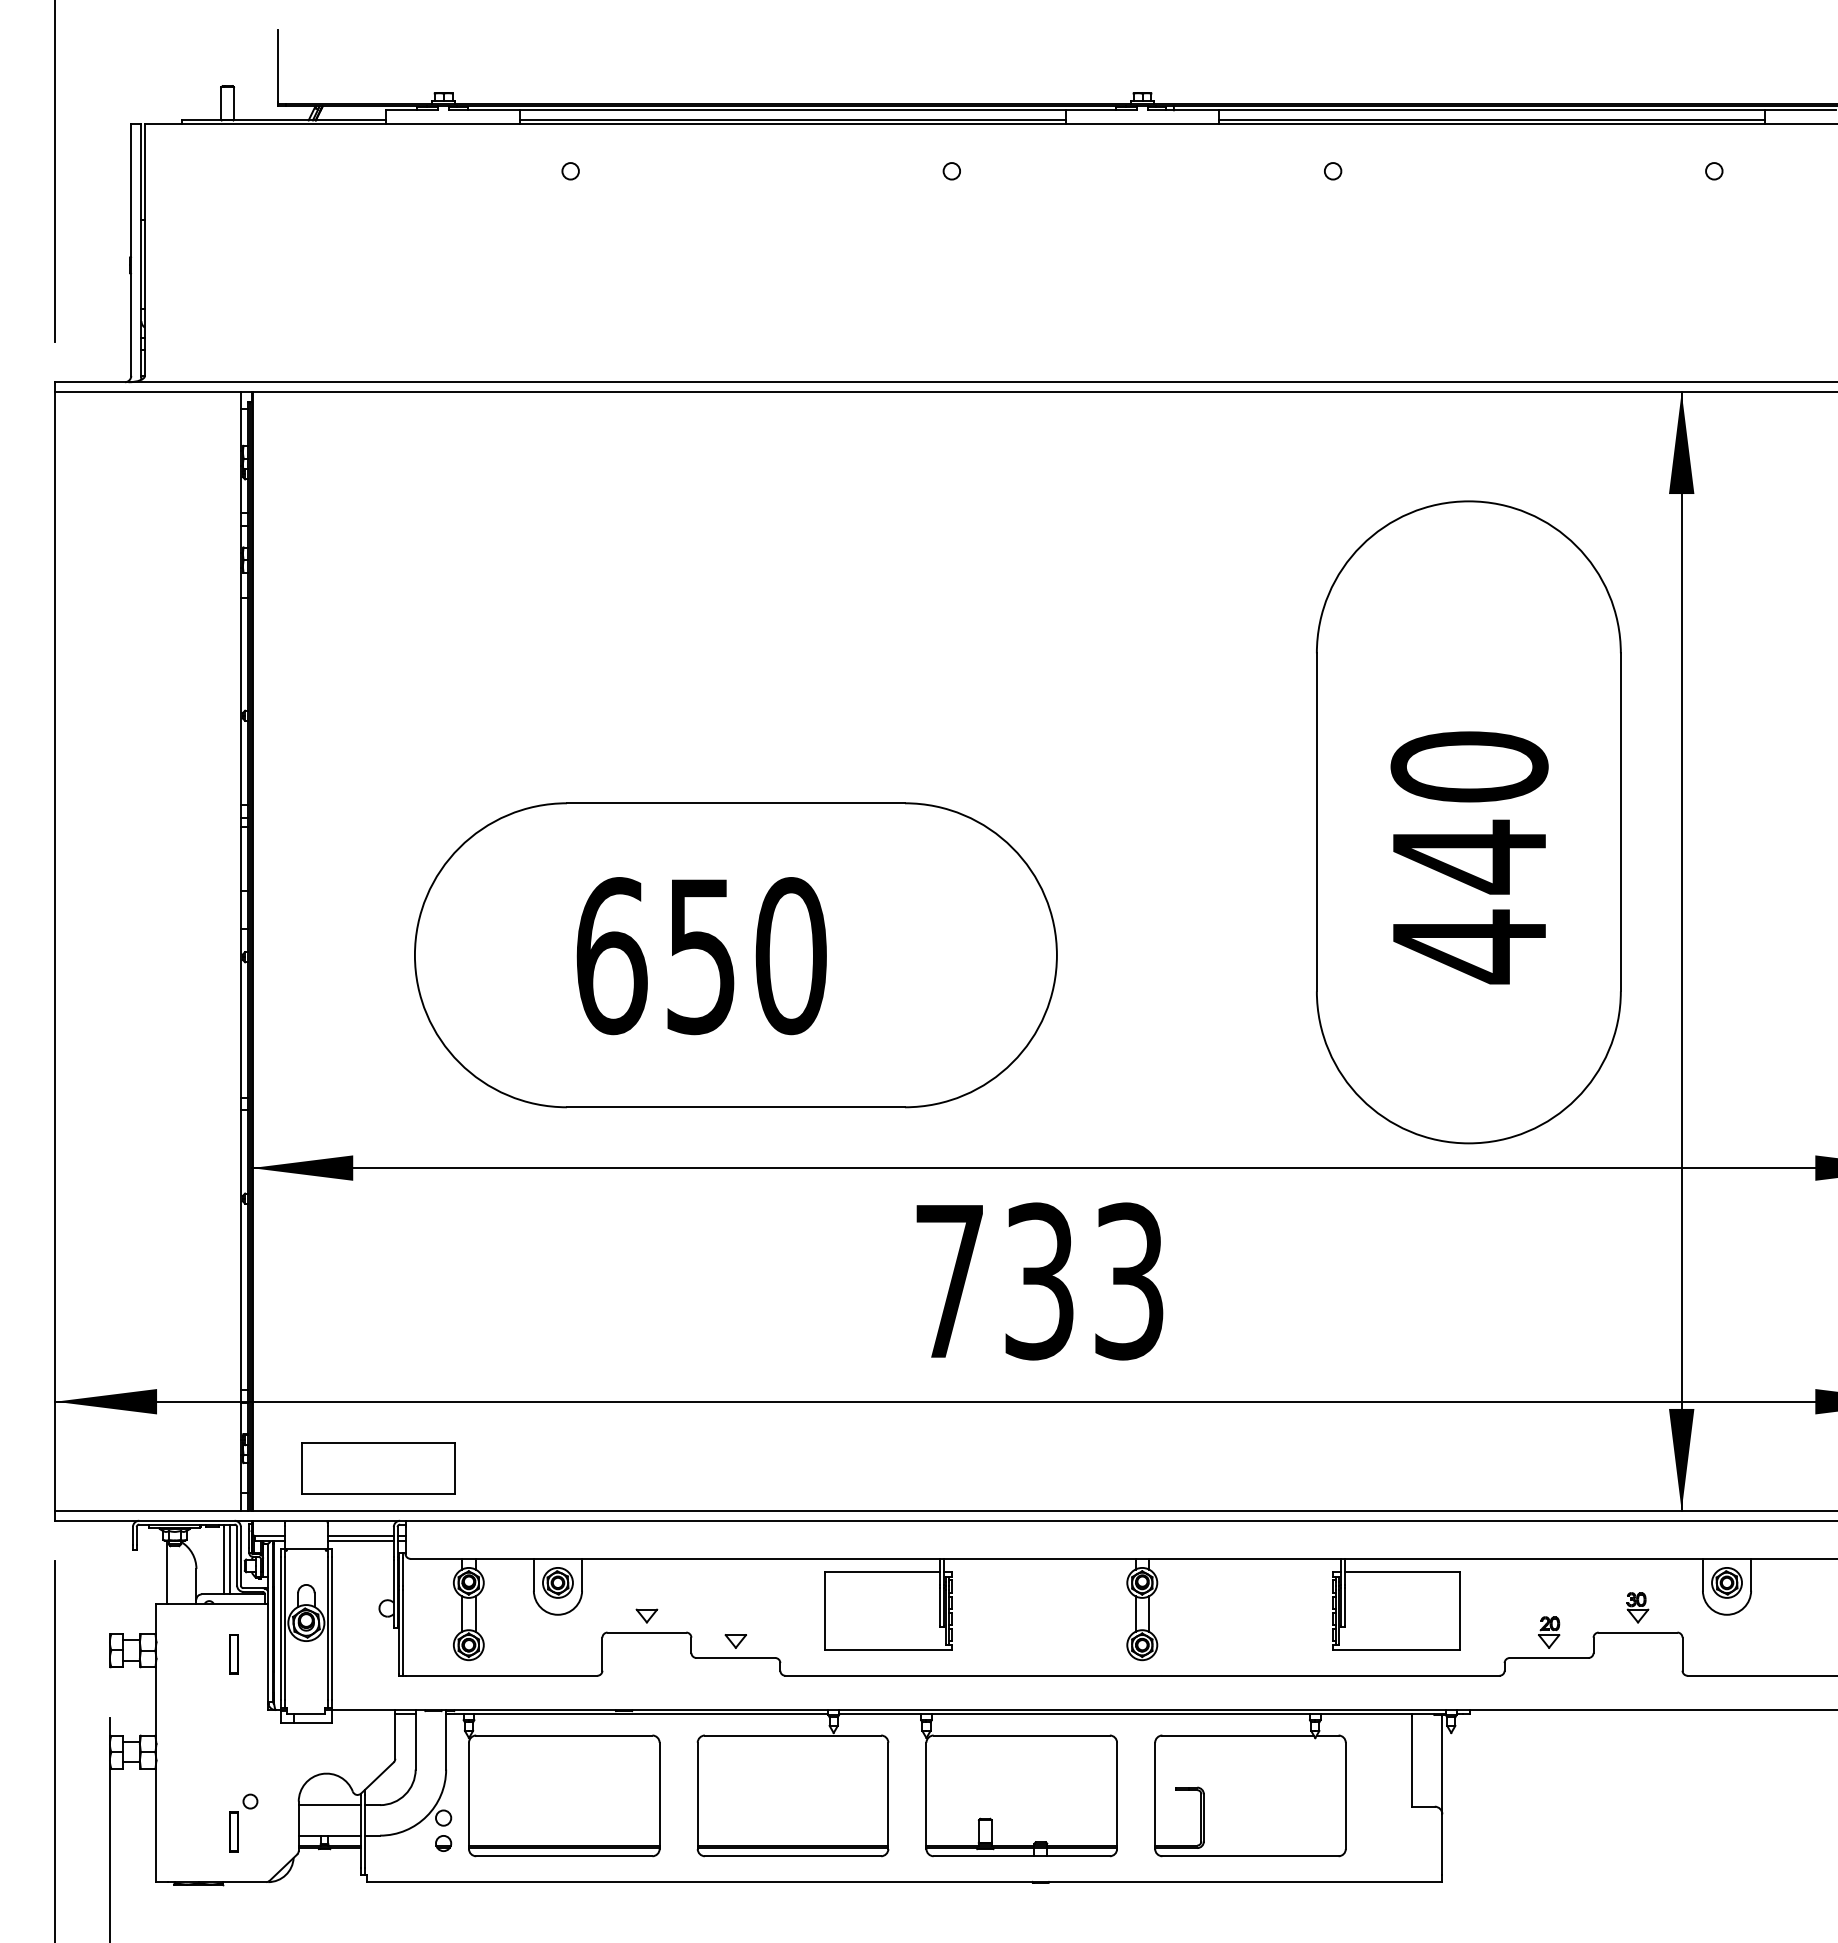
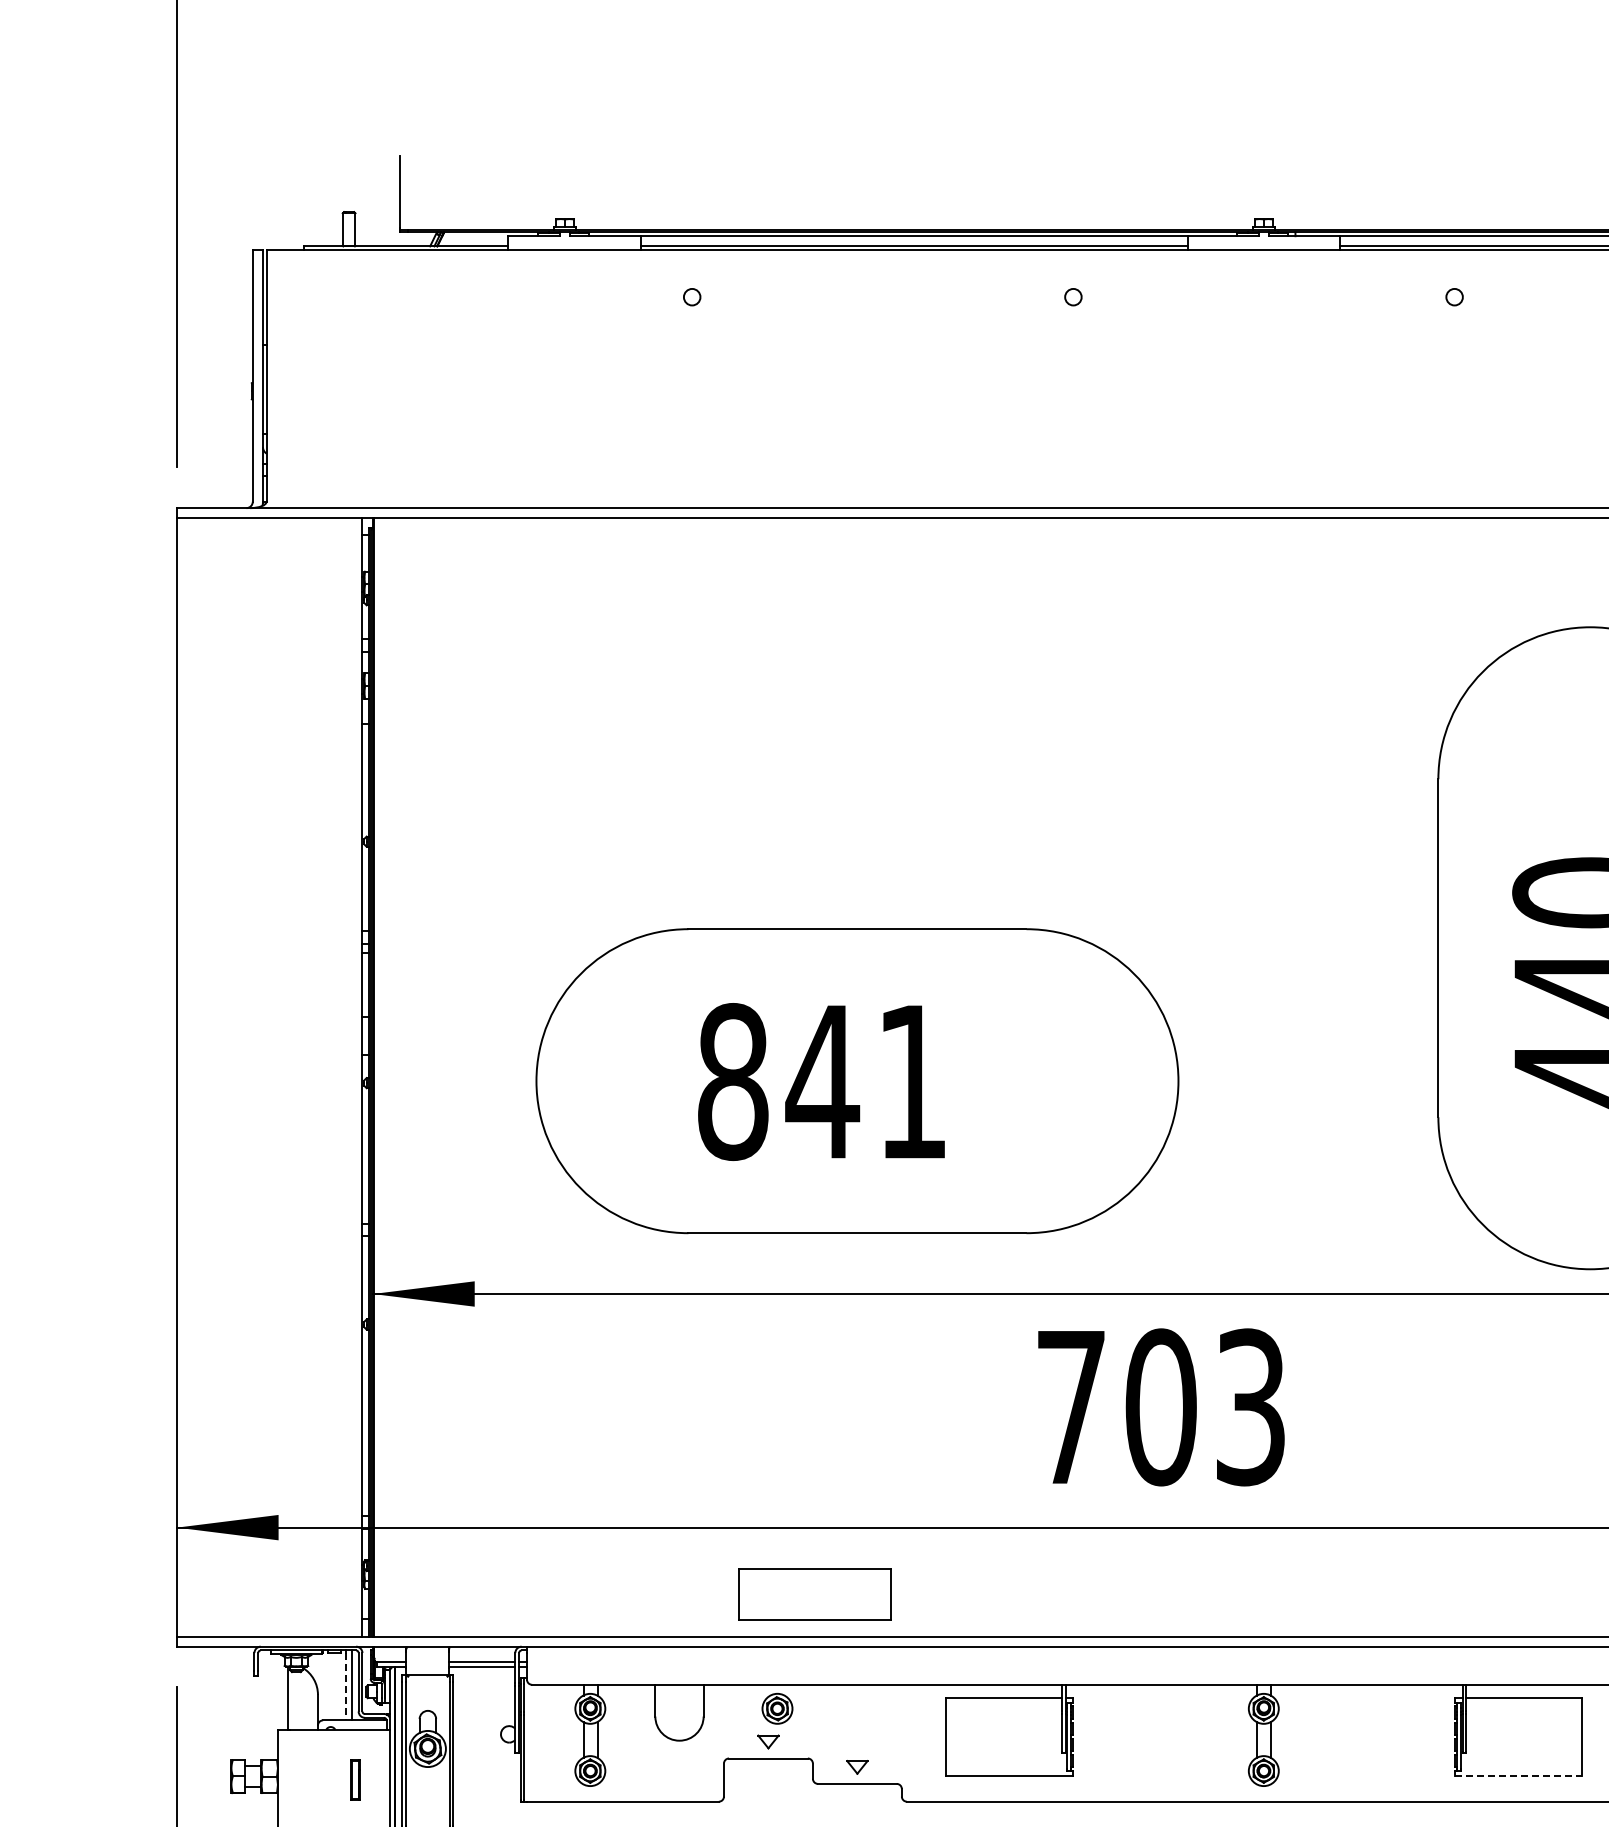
text: (701, 956) -> (823, 1082), 650 -> 841
text: (1039, 1281) -> (1161, 1407), 733 -> 703
part: (378, 1468) -> (815, 1594), moved
line: (224, 1560) -> (346, 1686), solid -> dashed
part: (557, 1582) -> (777, 1708), moved
line: (1396, 1650) -> (1518, 1776), solid -> dashed

